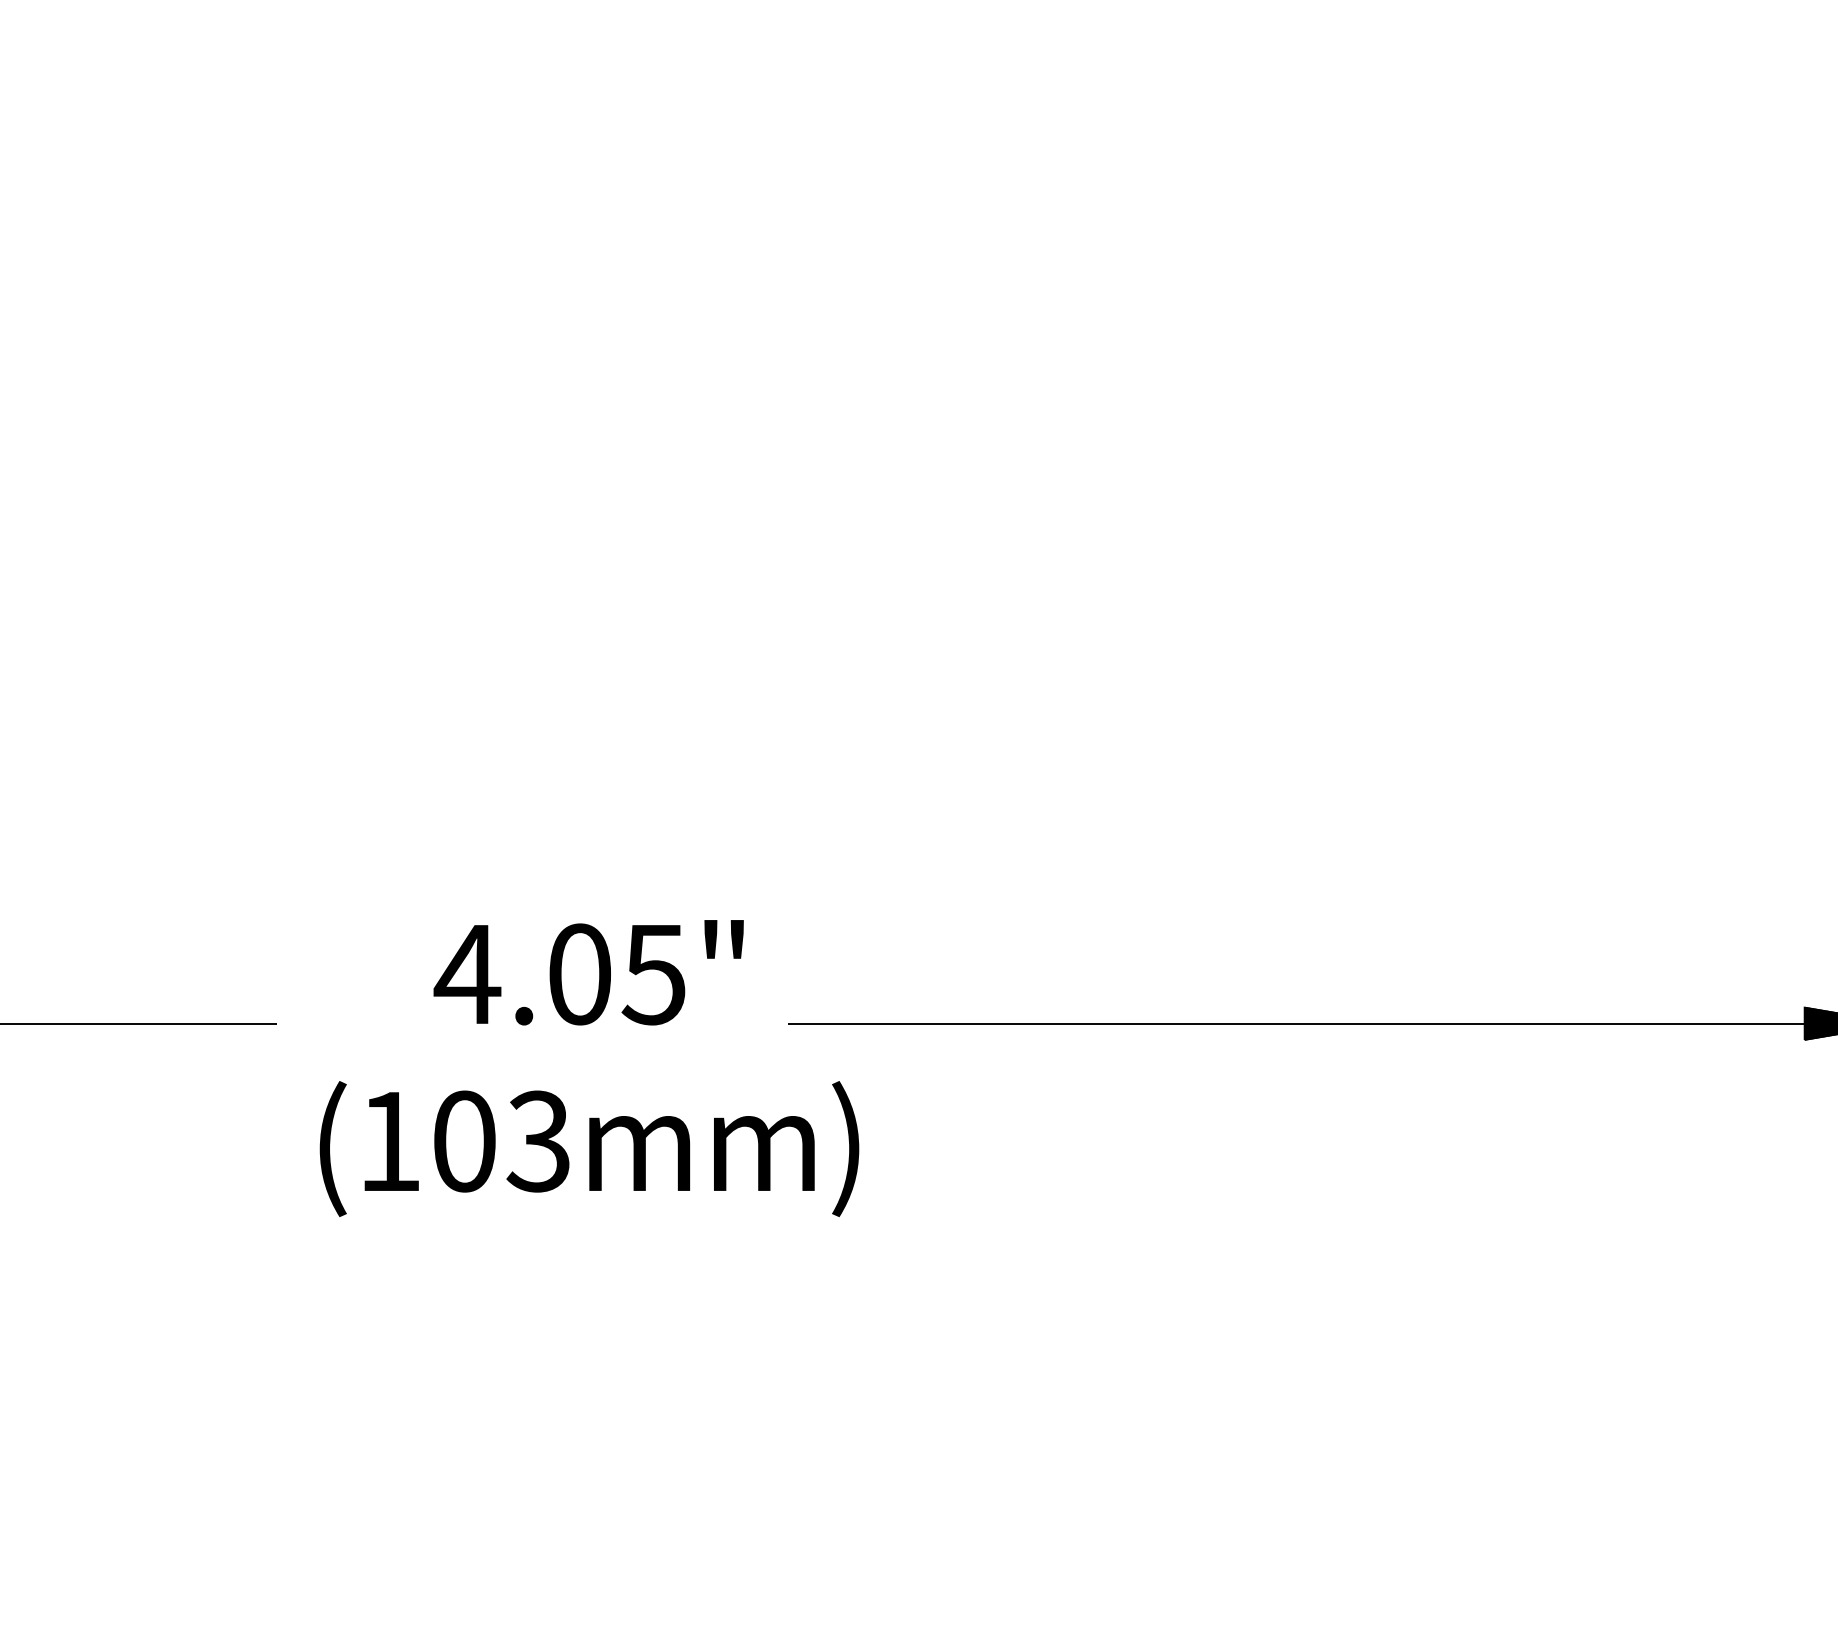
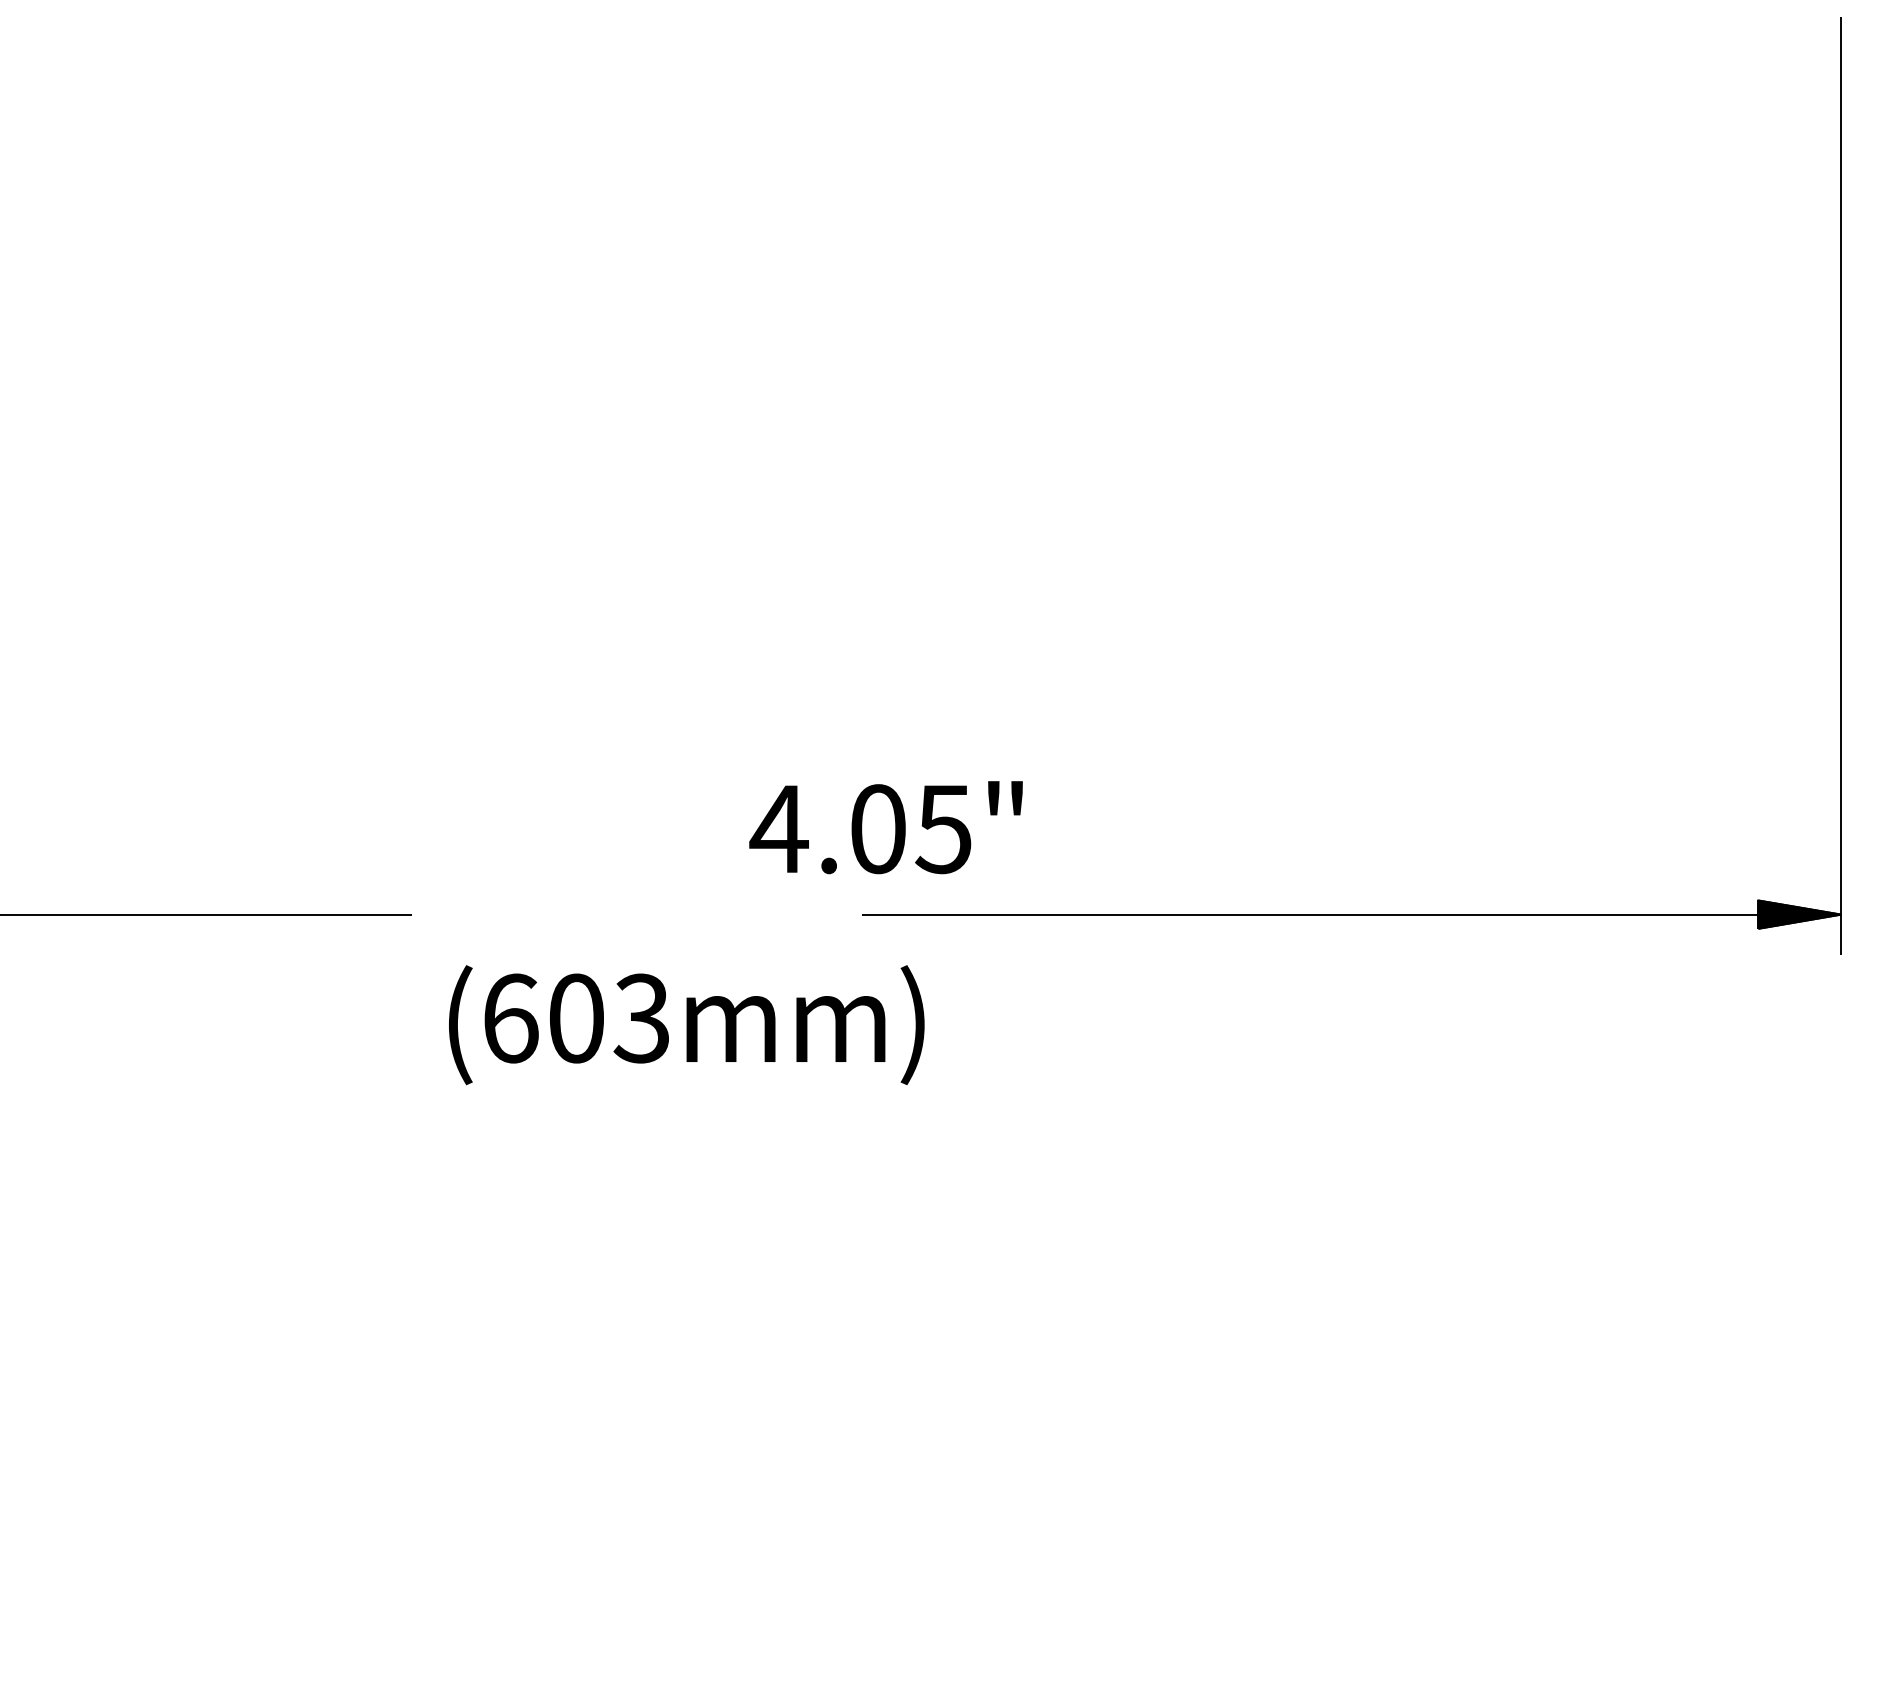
text: (588, 972) -> (885, 827), moved
text: (390, 1141) -> (511, 1018), (103mm) -> (603mm)

